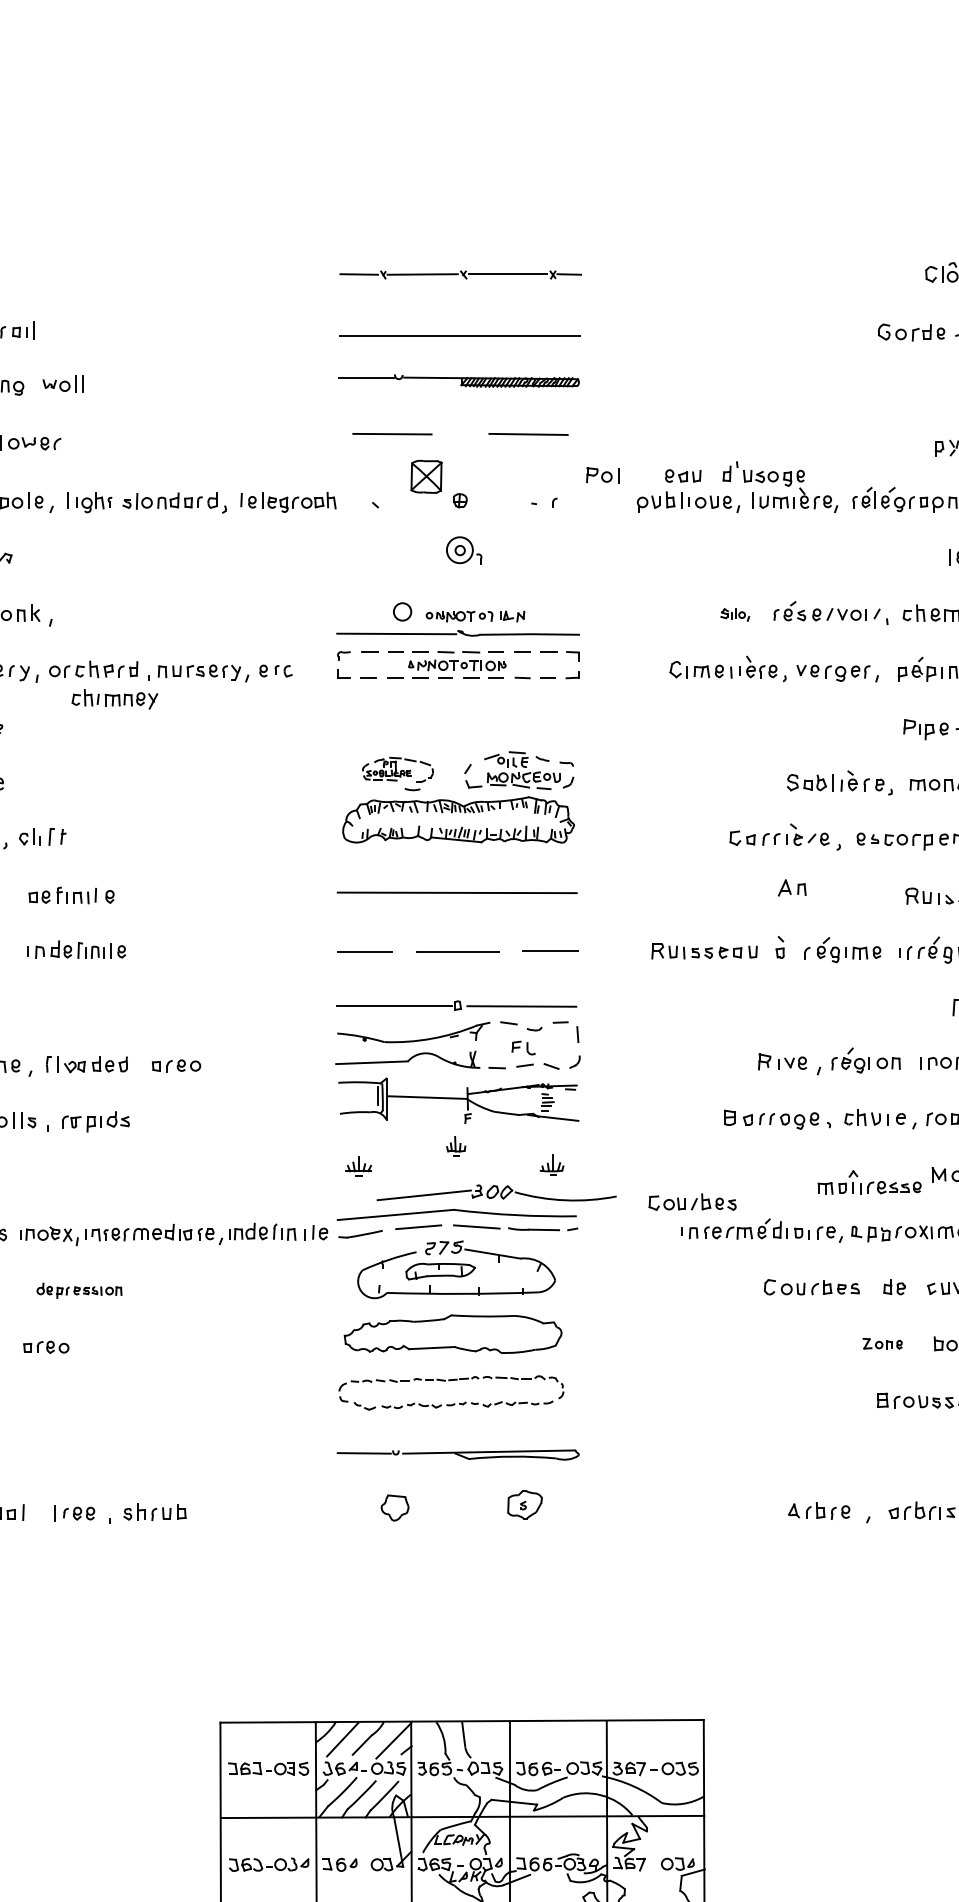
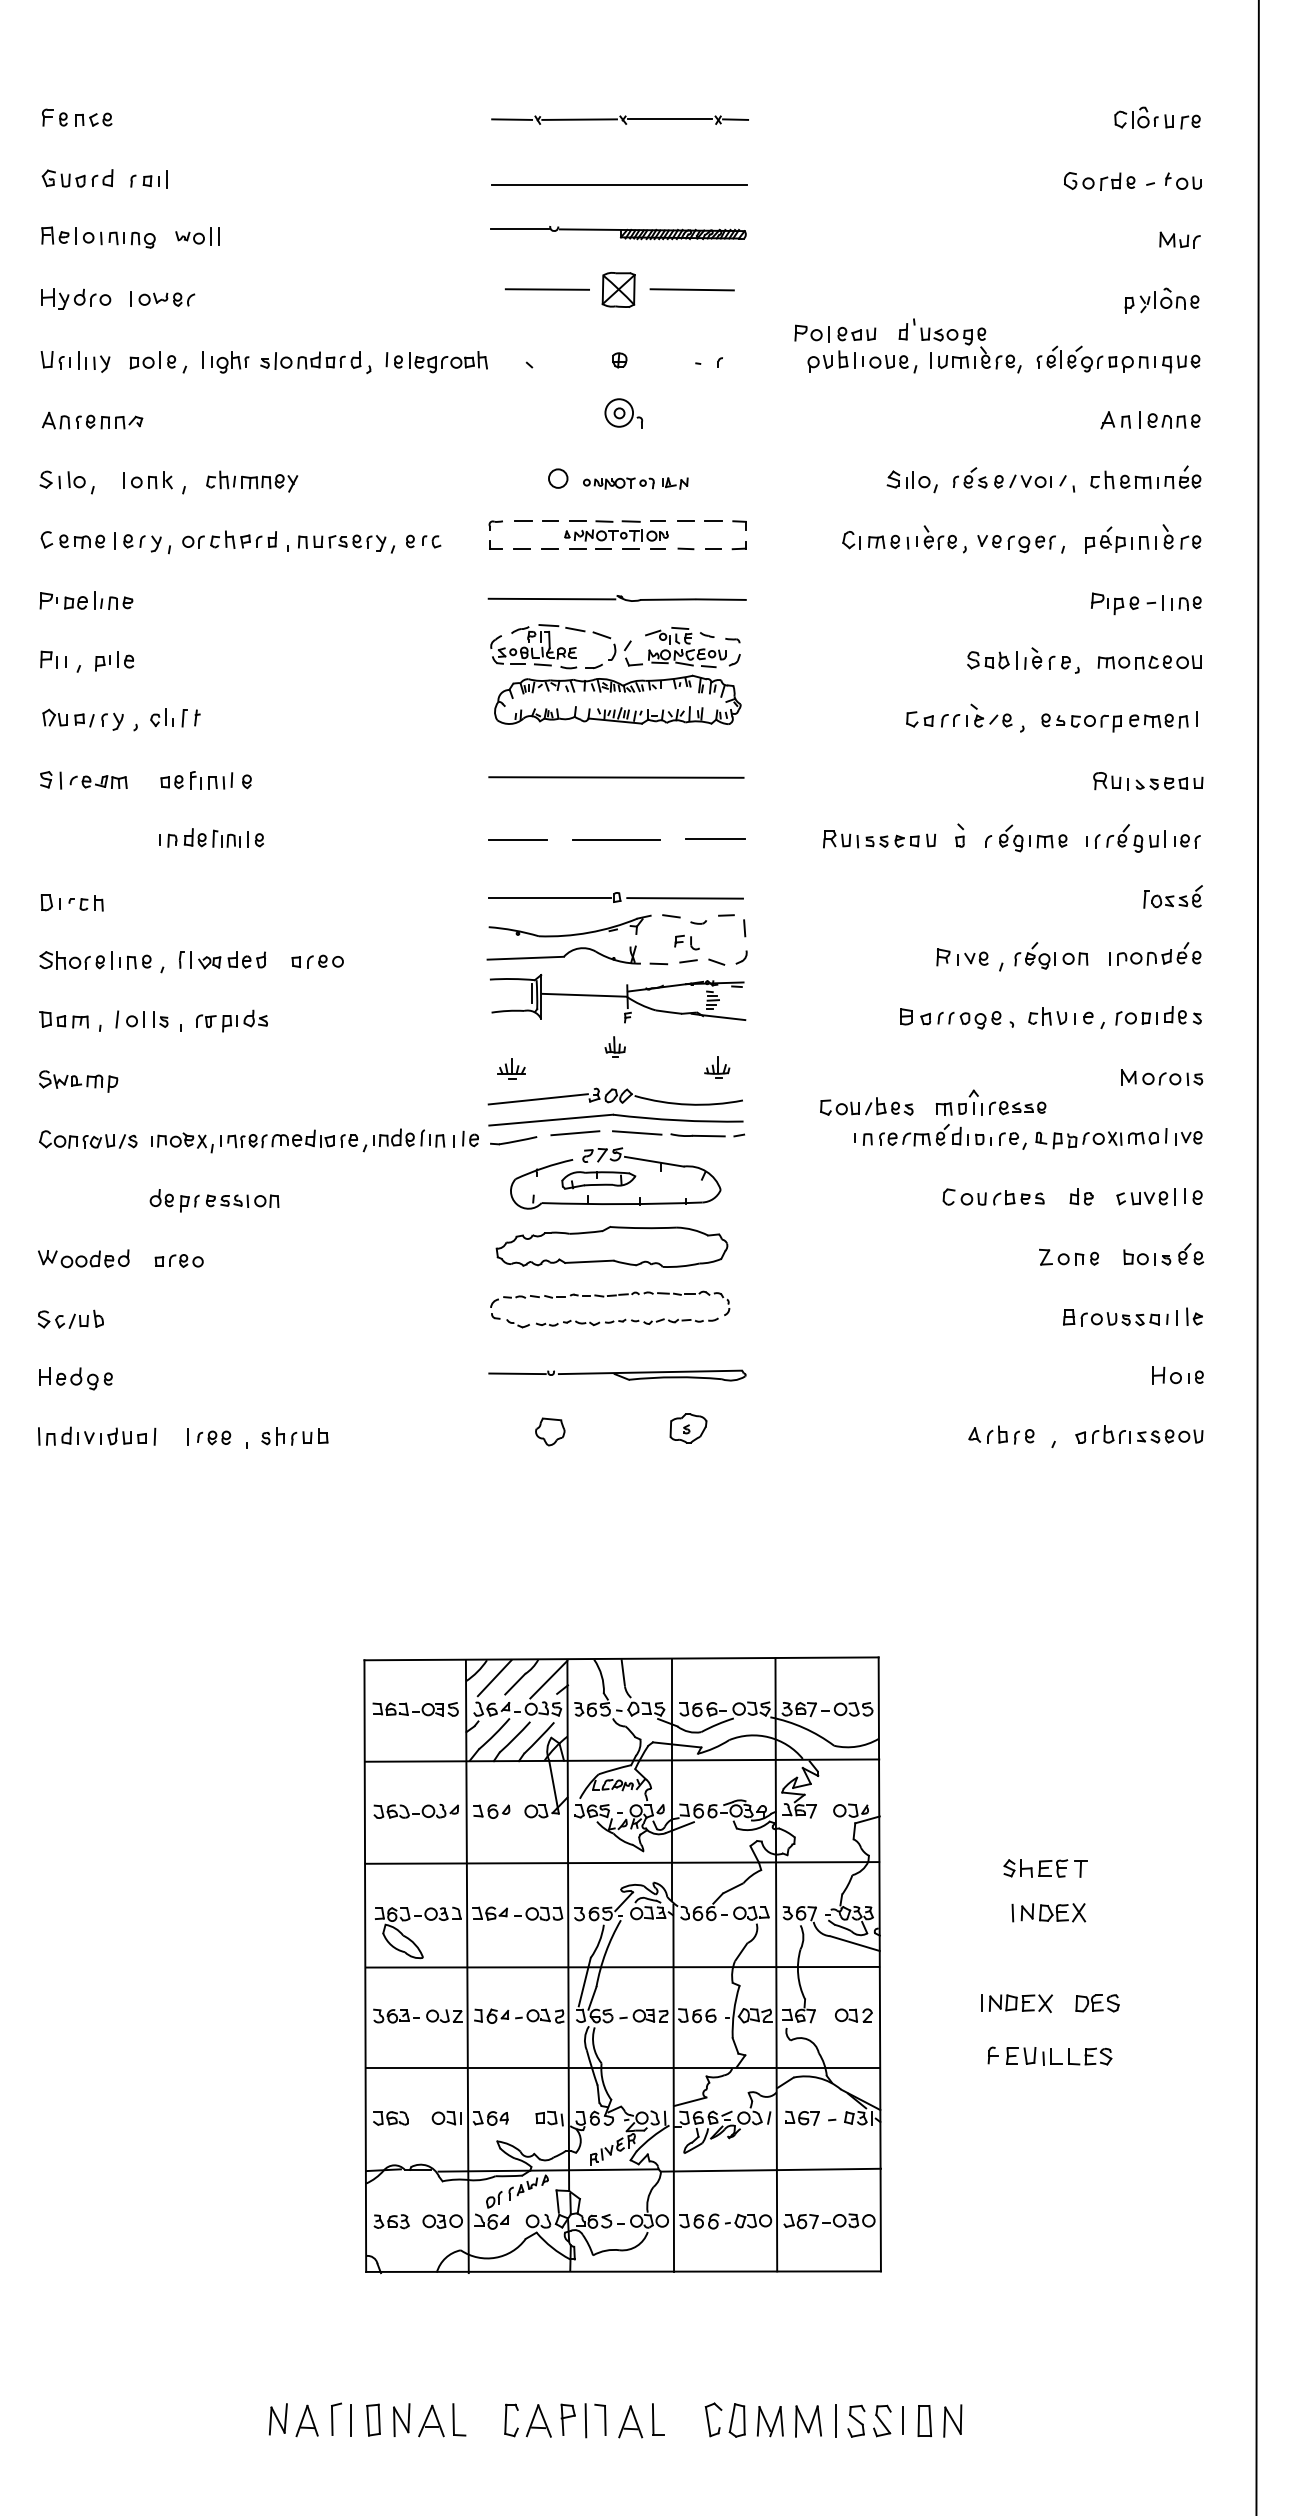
part: (602, 475) -> (811, 333), moved
part: (426, 476) -> (618, 289), moved
part: (734, 614) -> (911, 481), size x1.67
part: (457, 633) -> (616, 598), moved
part: (115, 699) -> (252, 481), moved
part: (398, 769) -> (553, 646), size x1.67
part: (791, 888) -> (1115, 420), moved
part: (869, 1182) -> (990, 1102), moved
part: (495, 1192) -> (614, 1096), moved
part: (79, 1290) -> (214, 1200), size x1.43
part: (882, 1343) -> (1068, 1256), size x1.43

